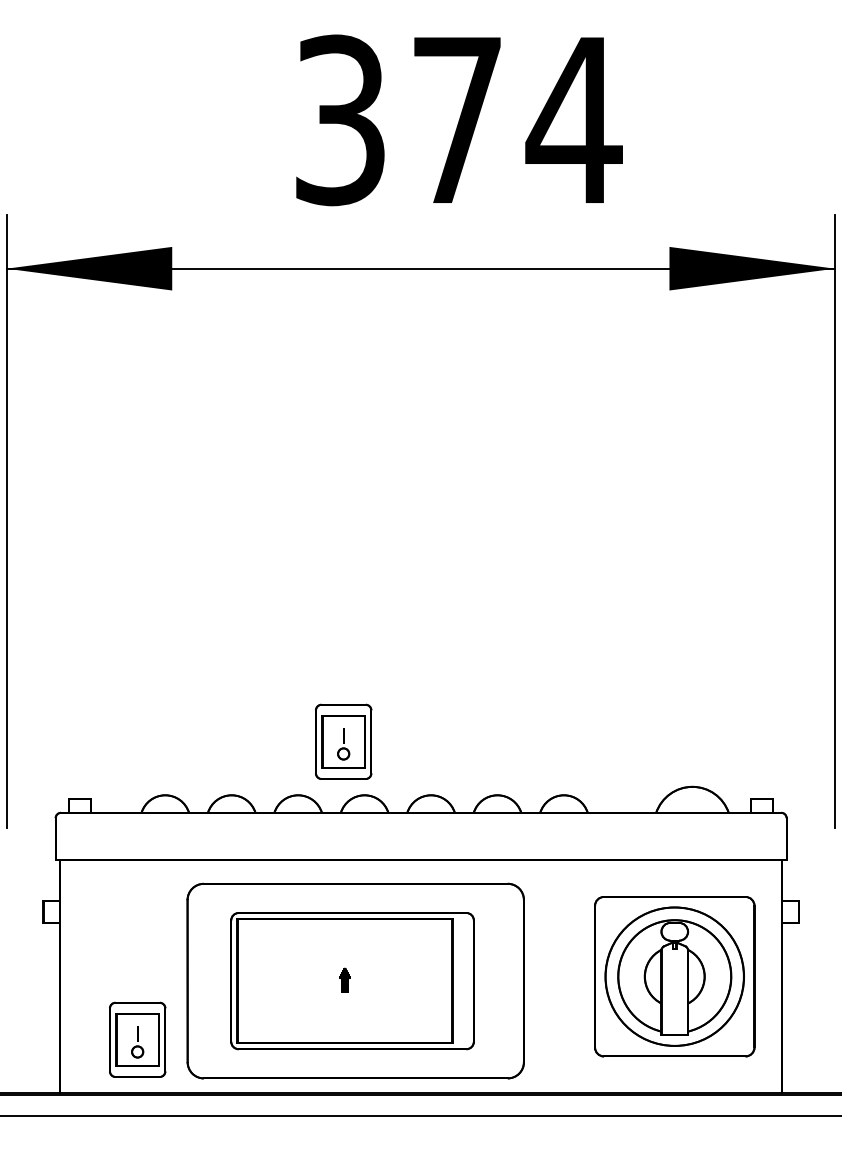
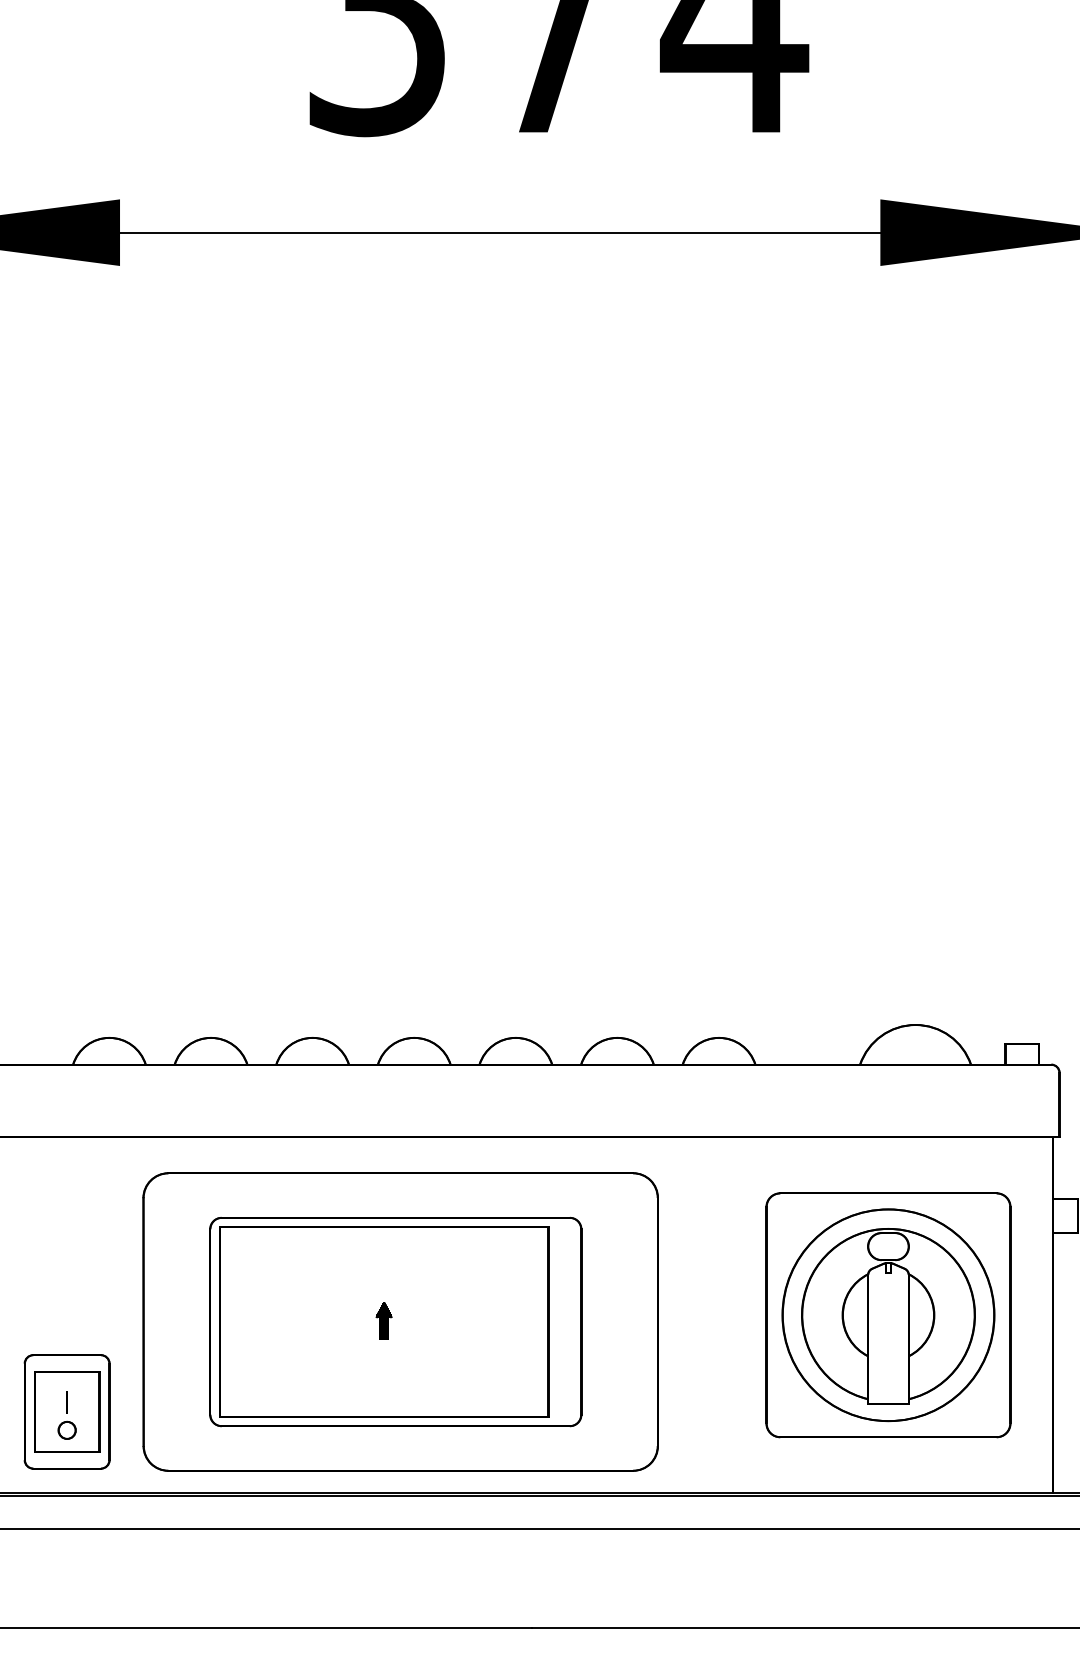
part: (343, 741) -> (381, 955), removed

